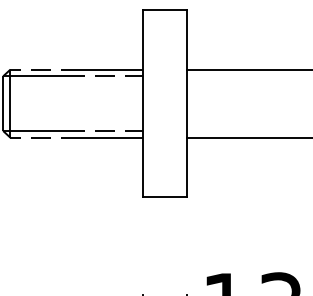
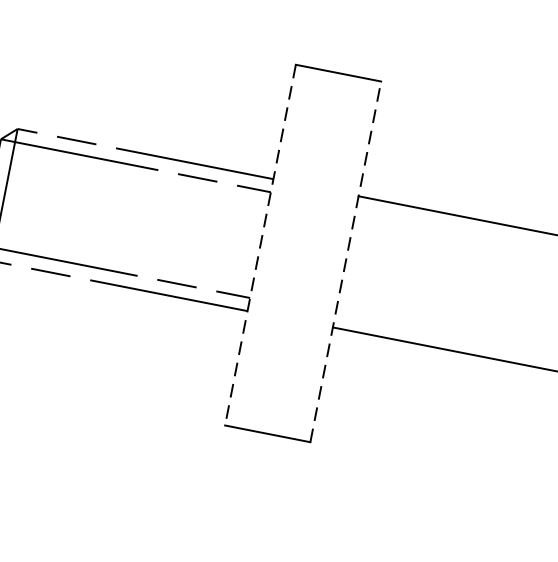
line: (186, 103) -> (345, 261), solid -> dashed
line: (142, 104) -> (259, 246), solid -> dashed

